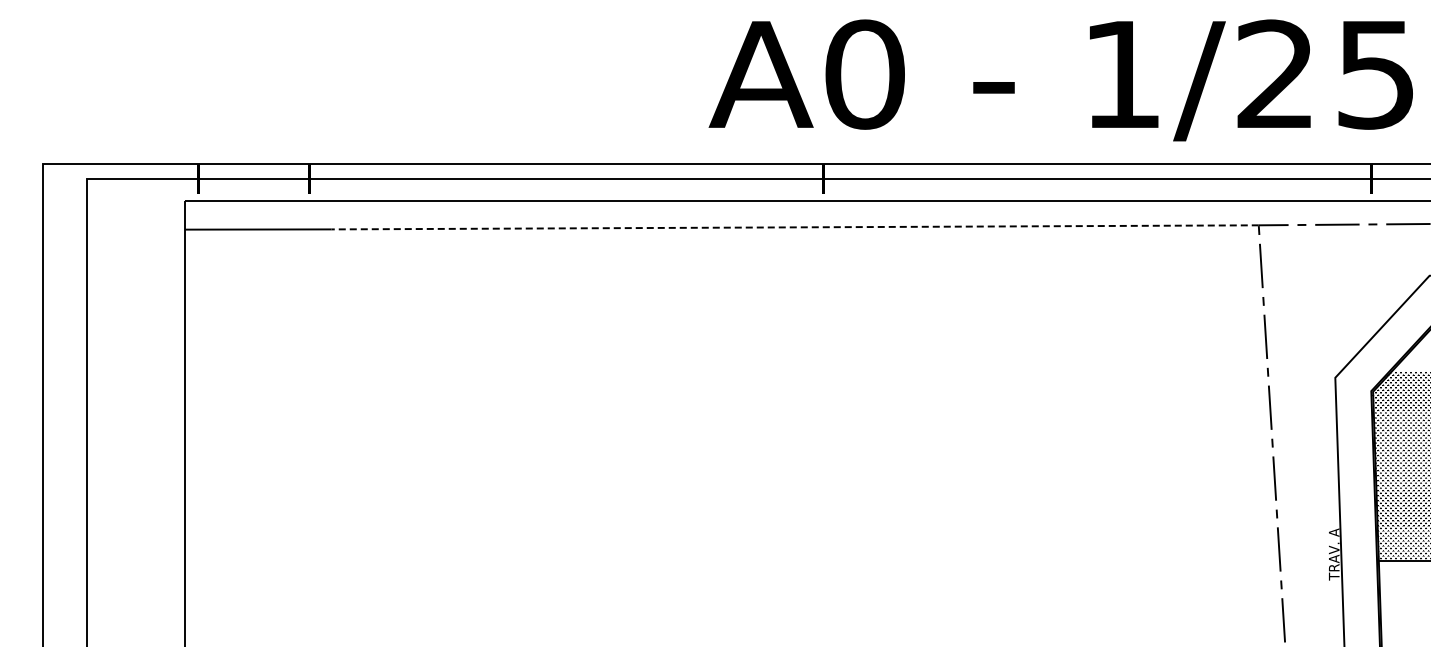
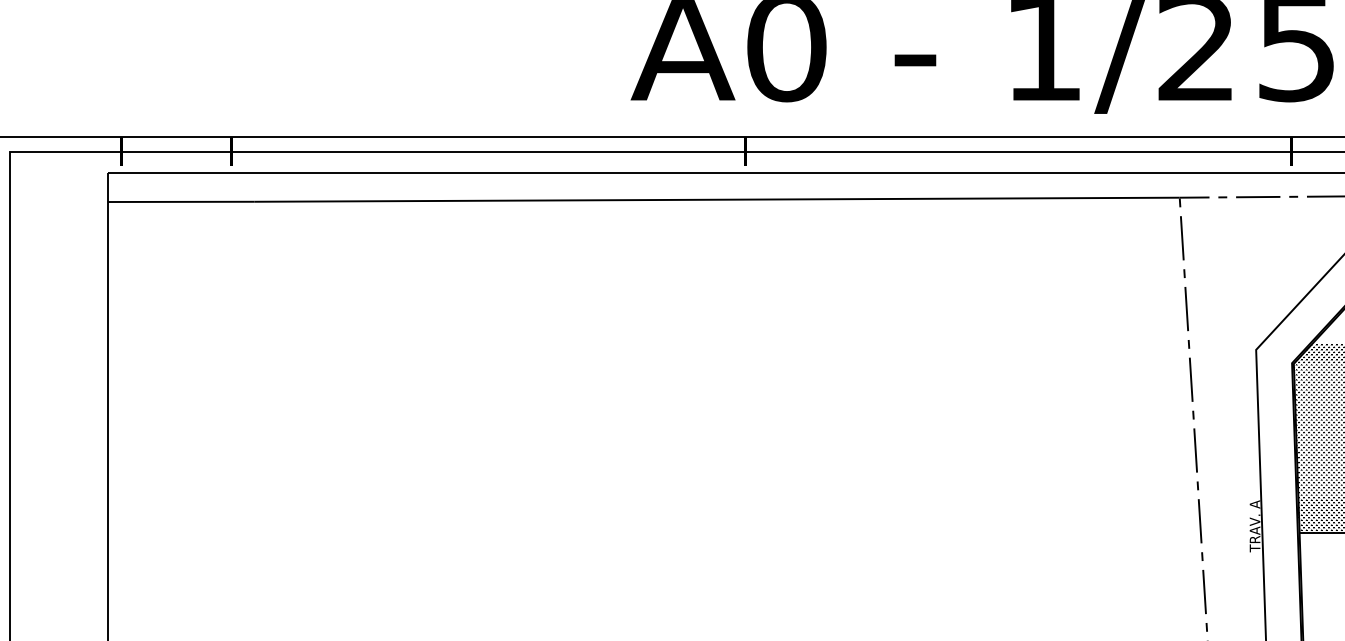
line: (795, 227) -> (717, 199), dashed -> solid

